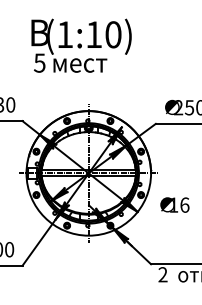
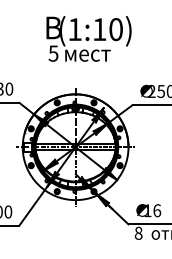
text: (81, 45) -> (88, 38), moved
text: (174, 204) -> (148, 210), moved
text: (162, 274) -> (138, 233), 2 -> 8

